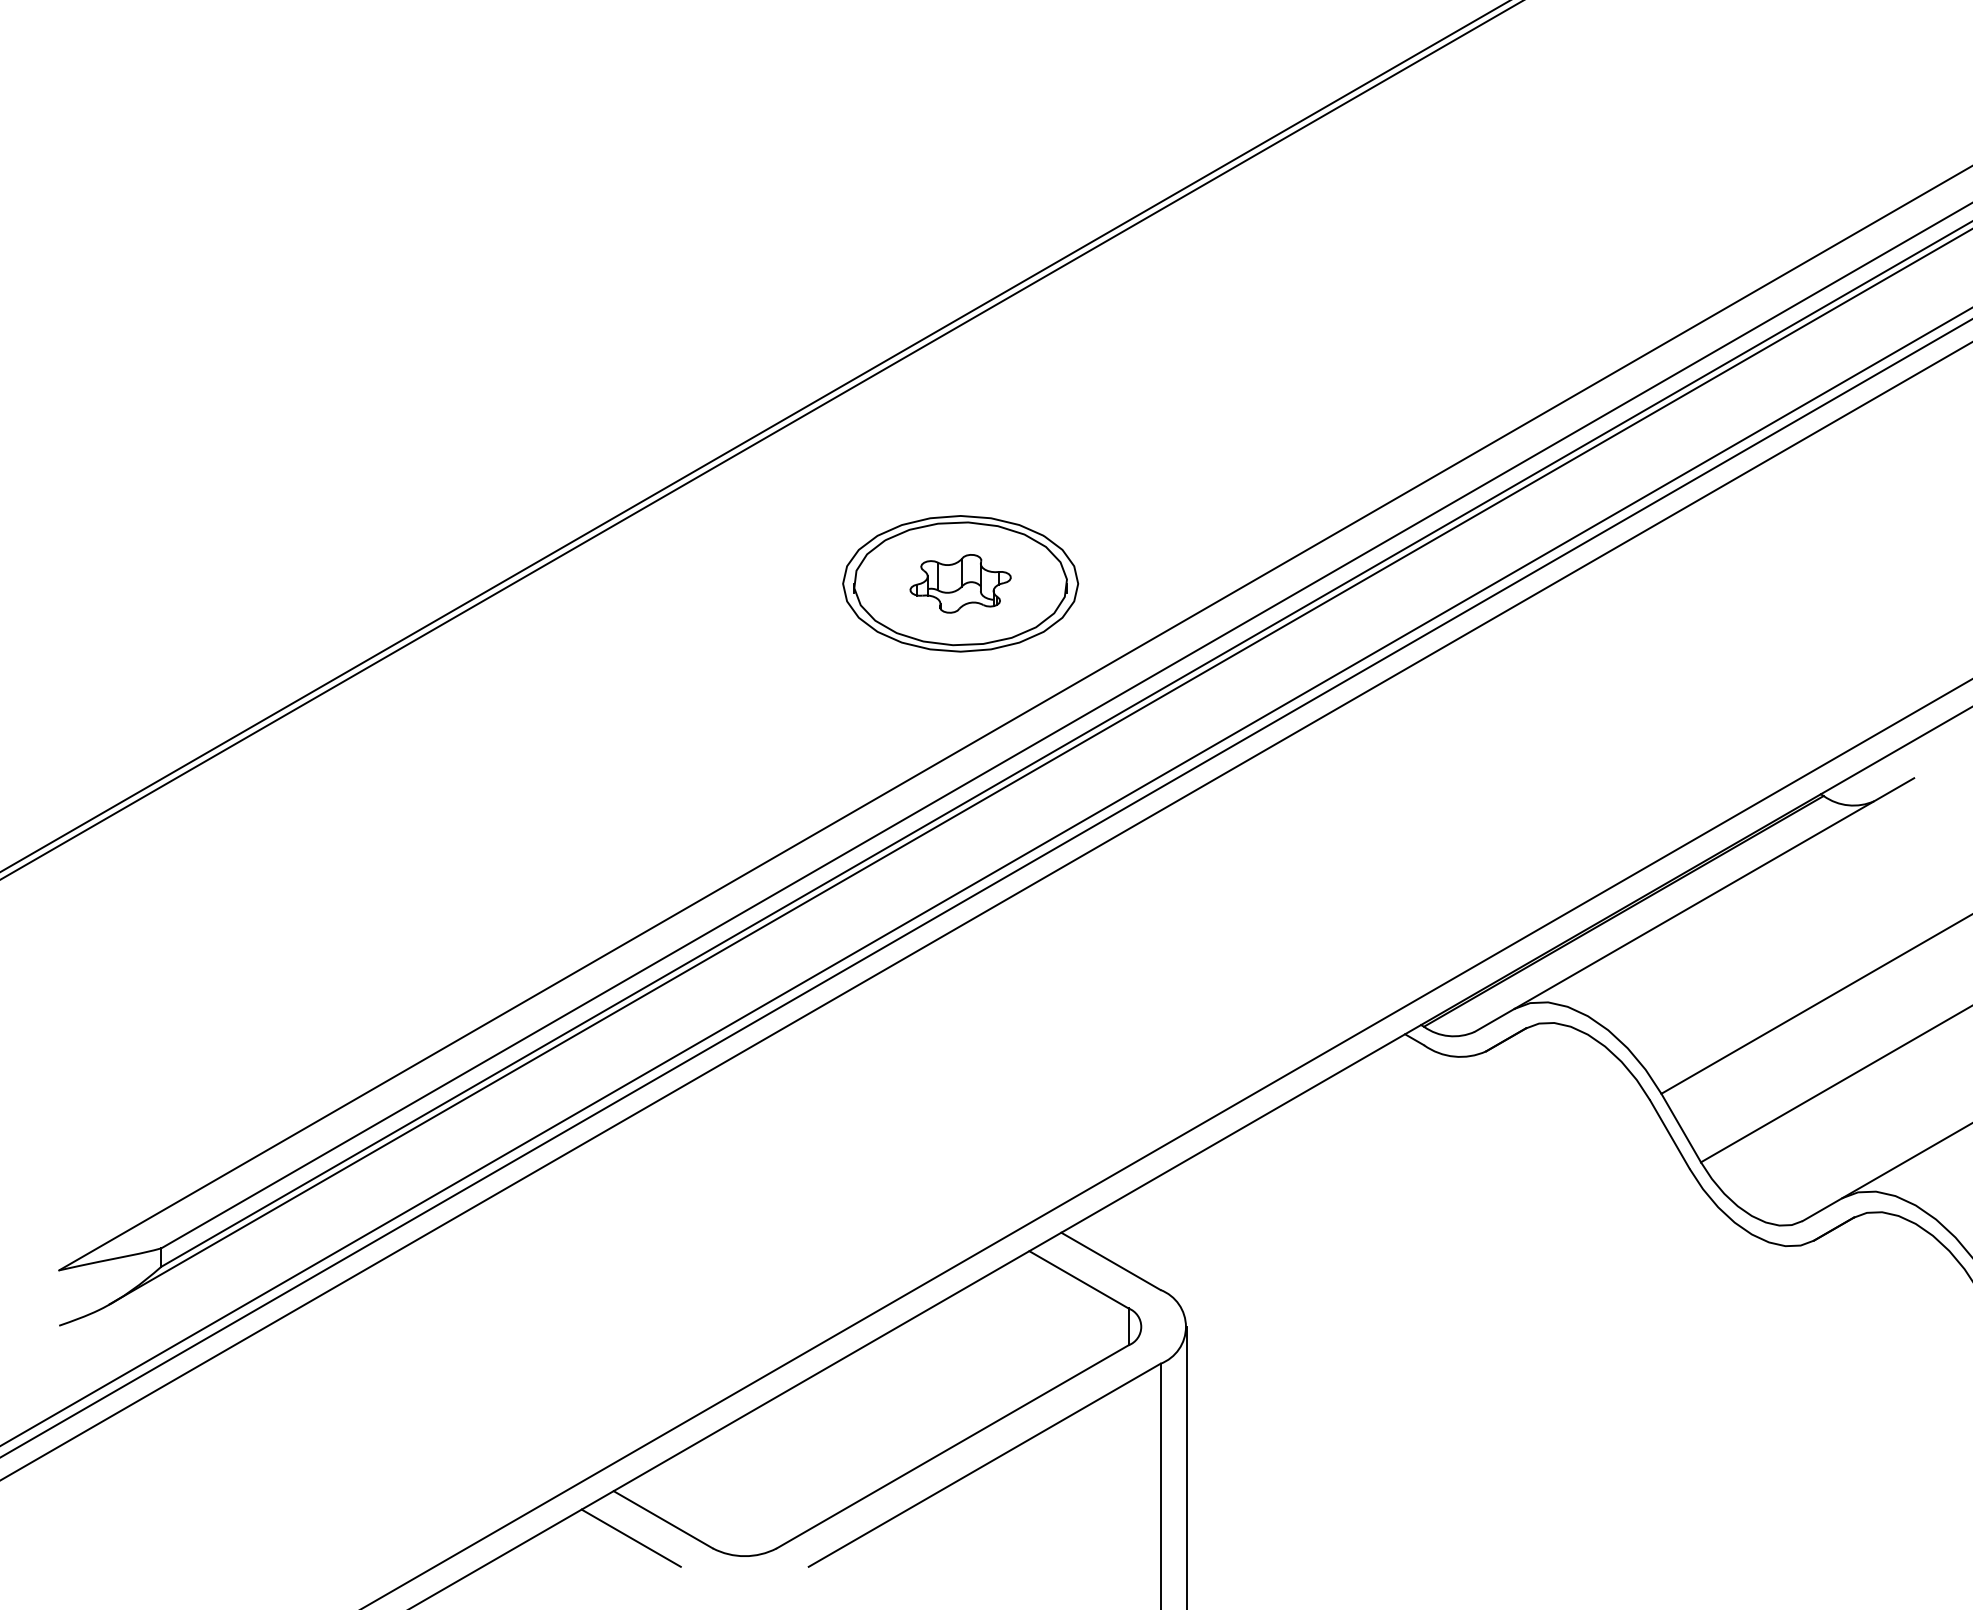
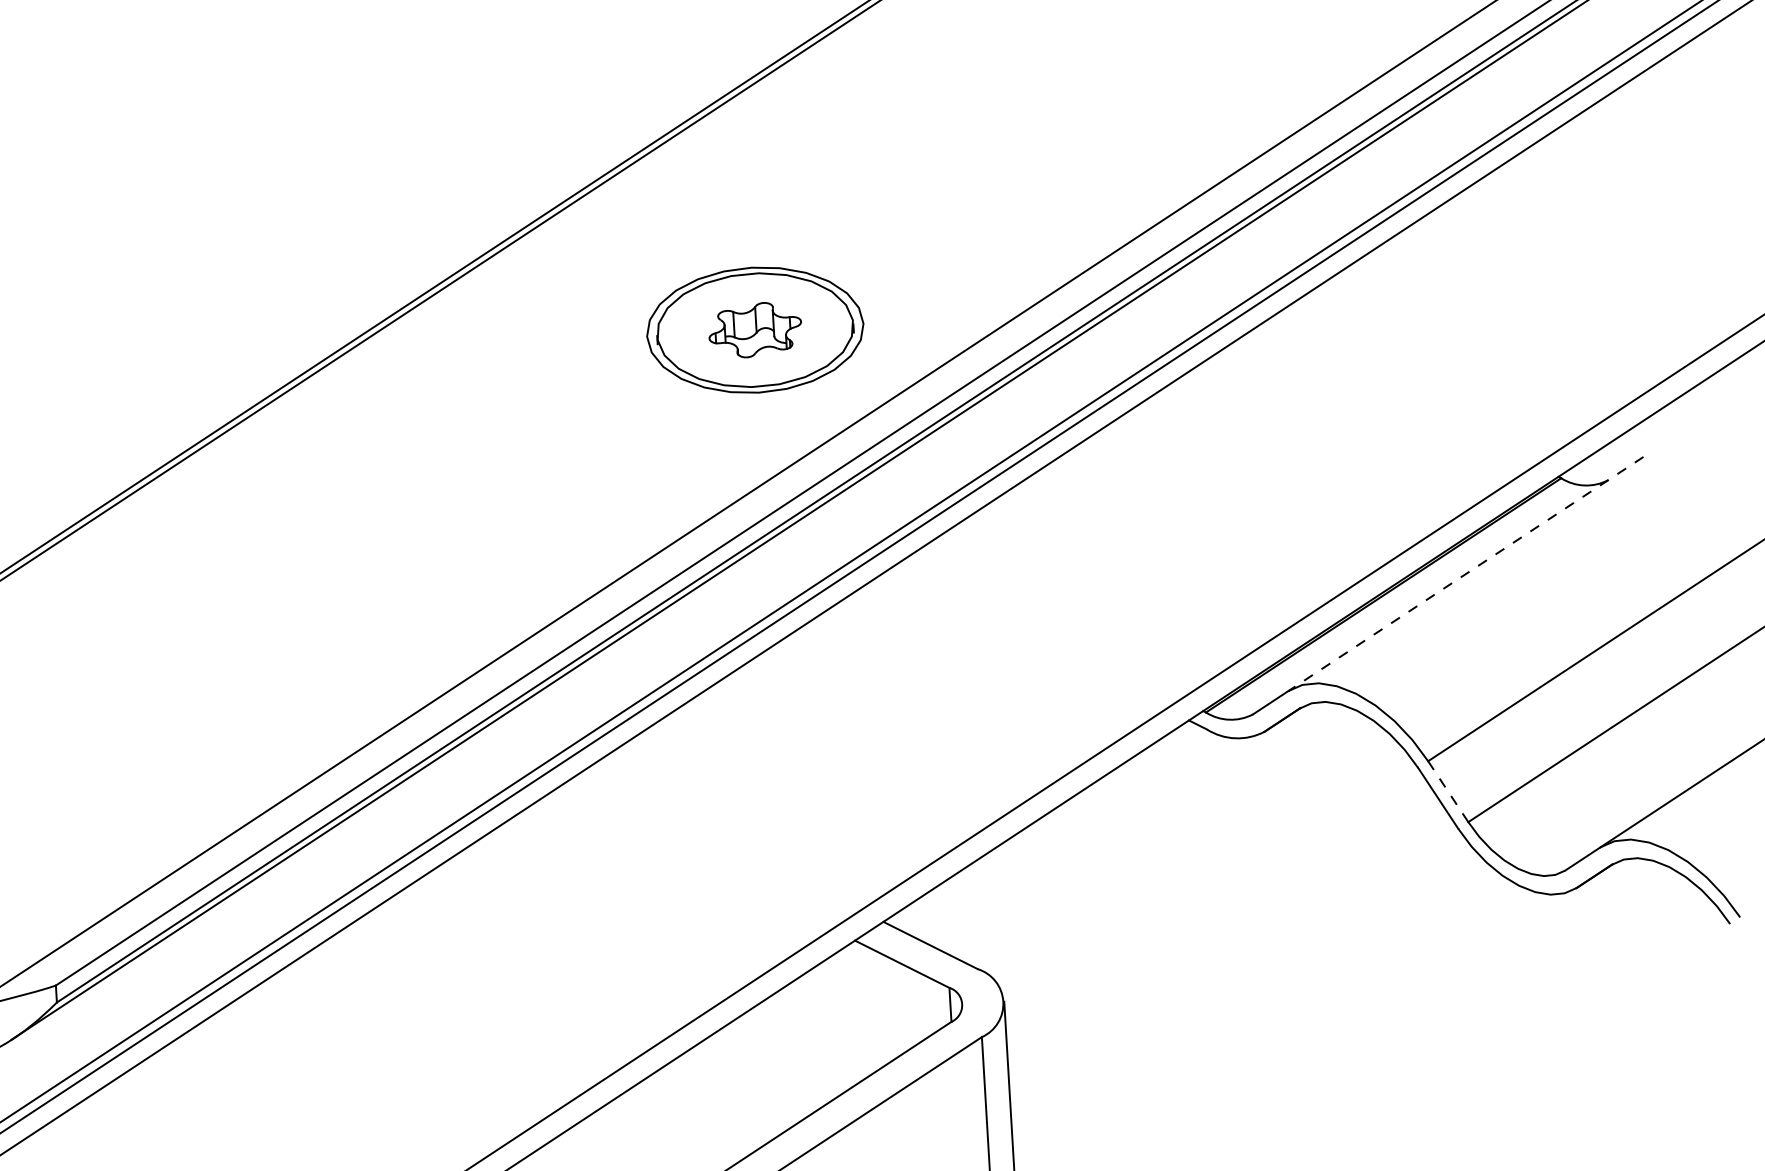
line: (1714, 893) -> (1466, 573), solid -> dashed
line: (1681, 1128) -> (1448, 792), solid -> dashed

